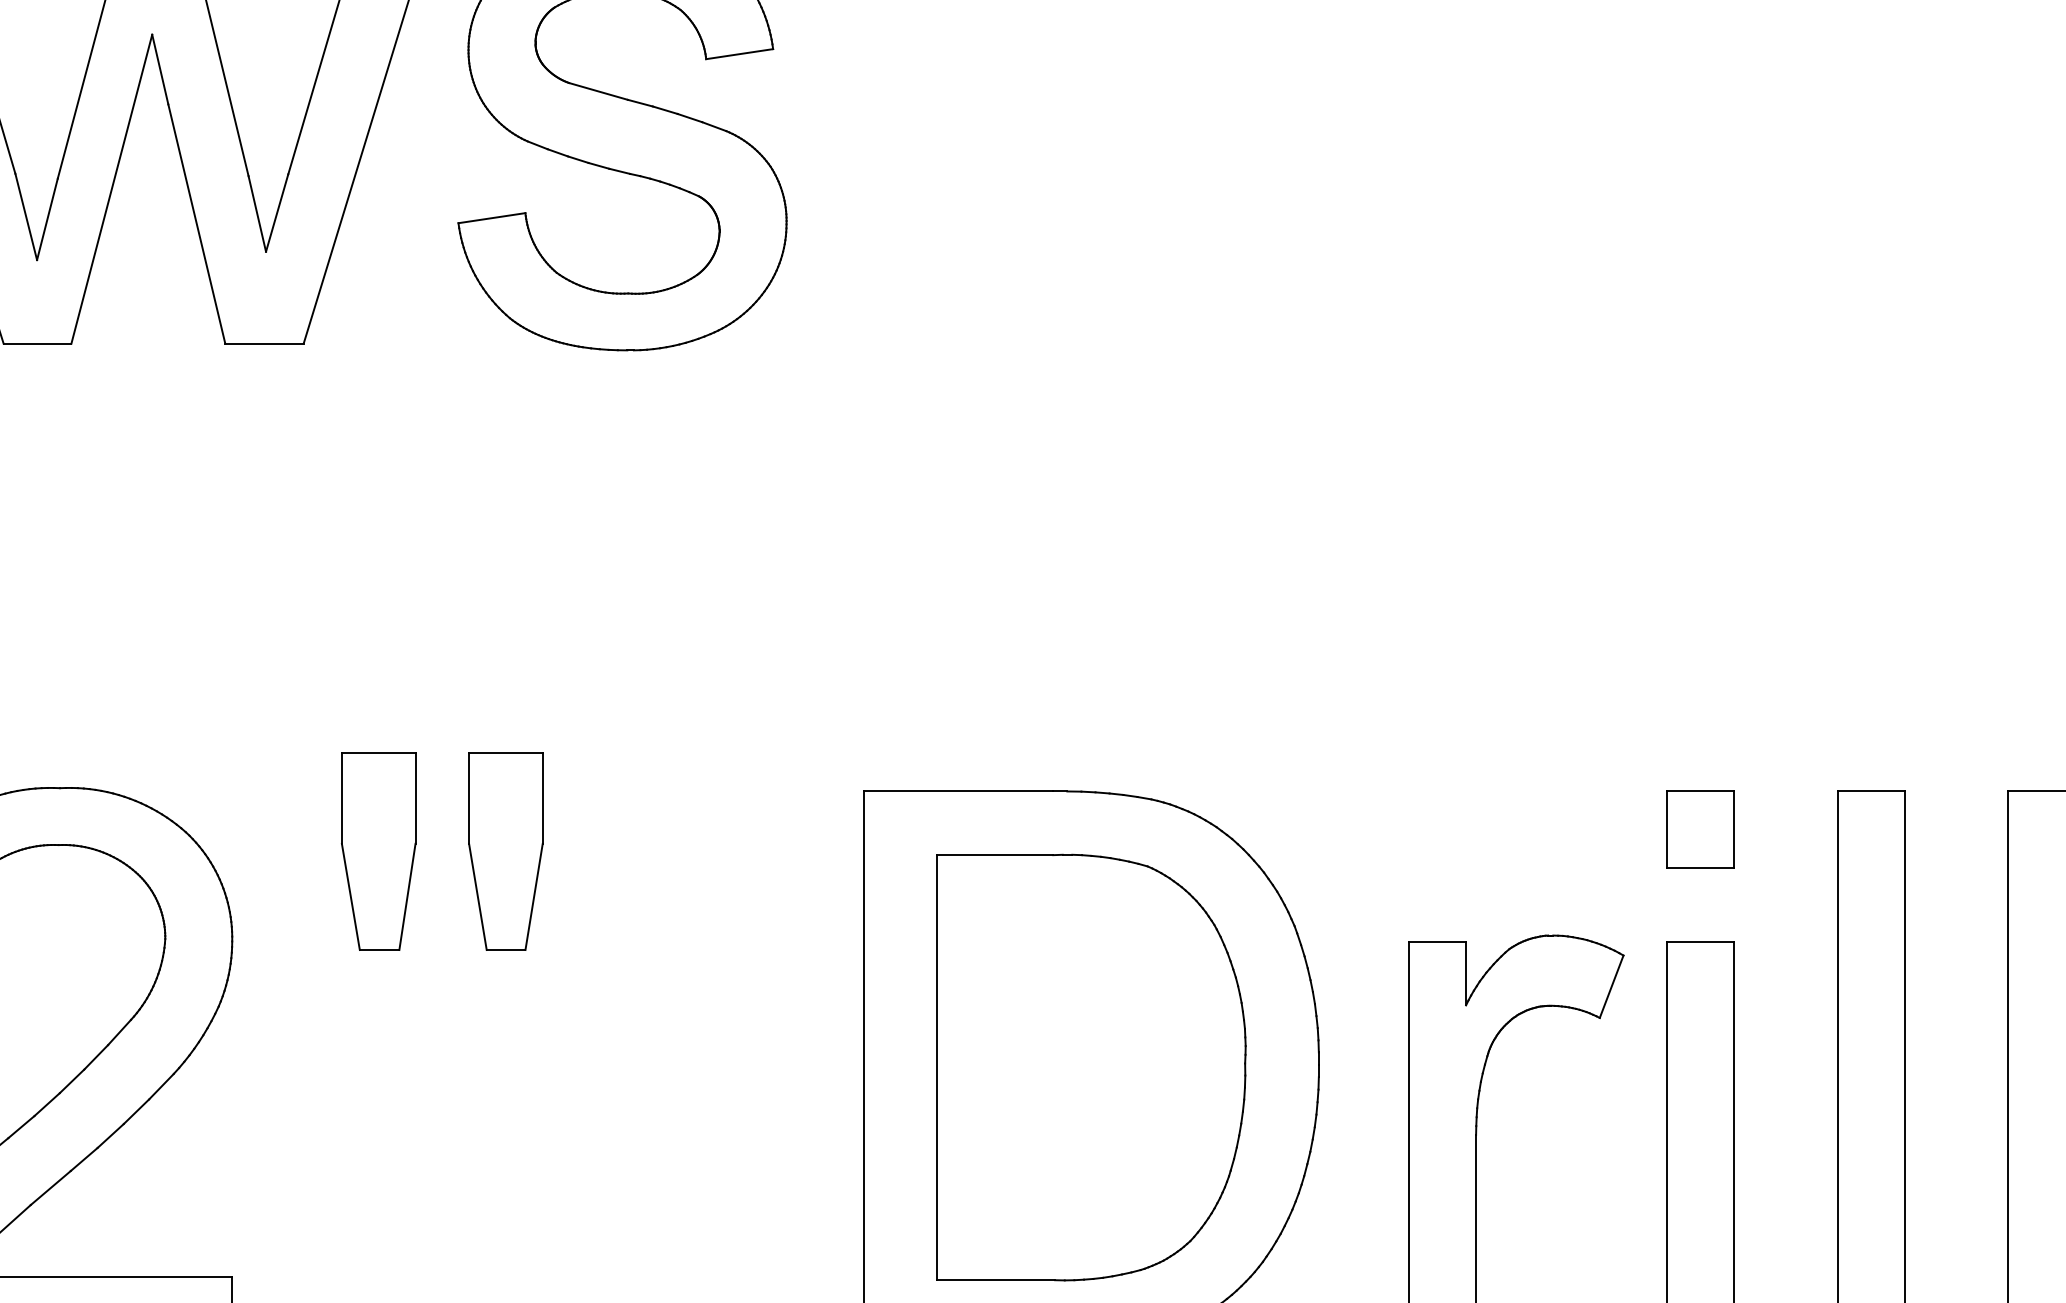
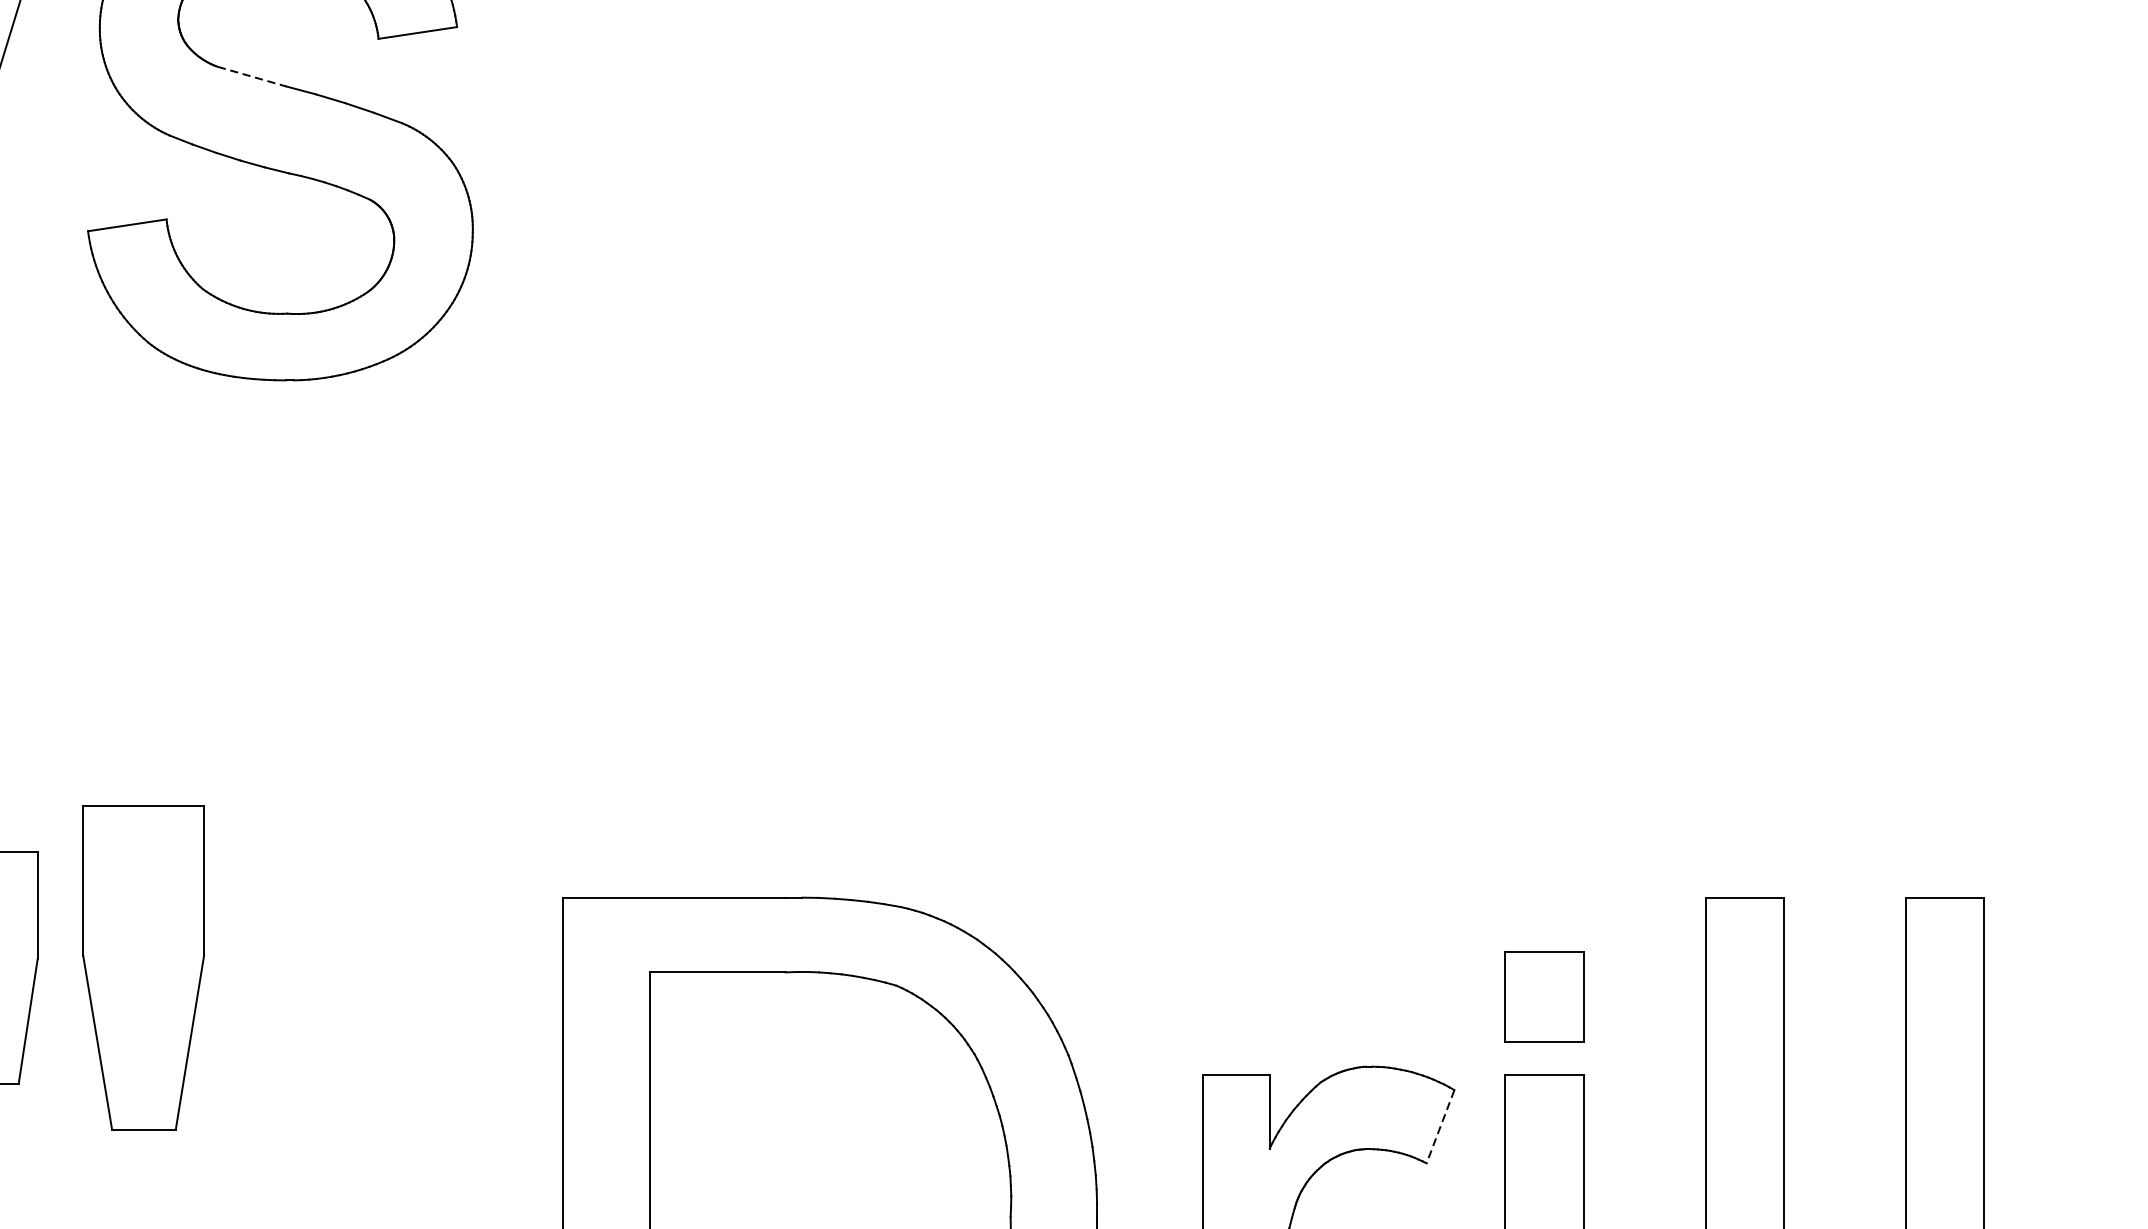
line: (598, 91) -> (252, 76), solid -> dashed
part: (1700, 829) -> (1544, 996), moved
part: (505, 851) -> (143, 968), size x1.4
line: (1611, 987) -> (1440, 1127), solid -> dashed

